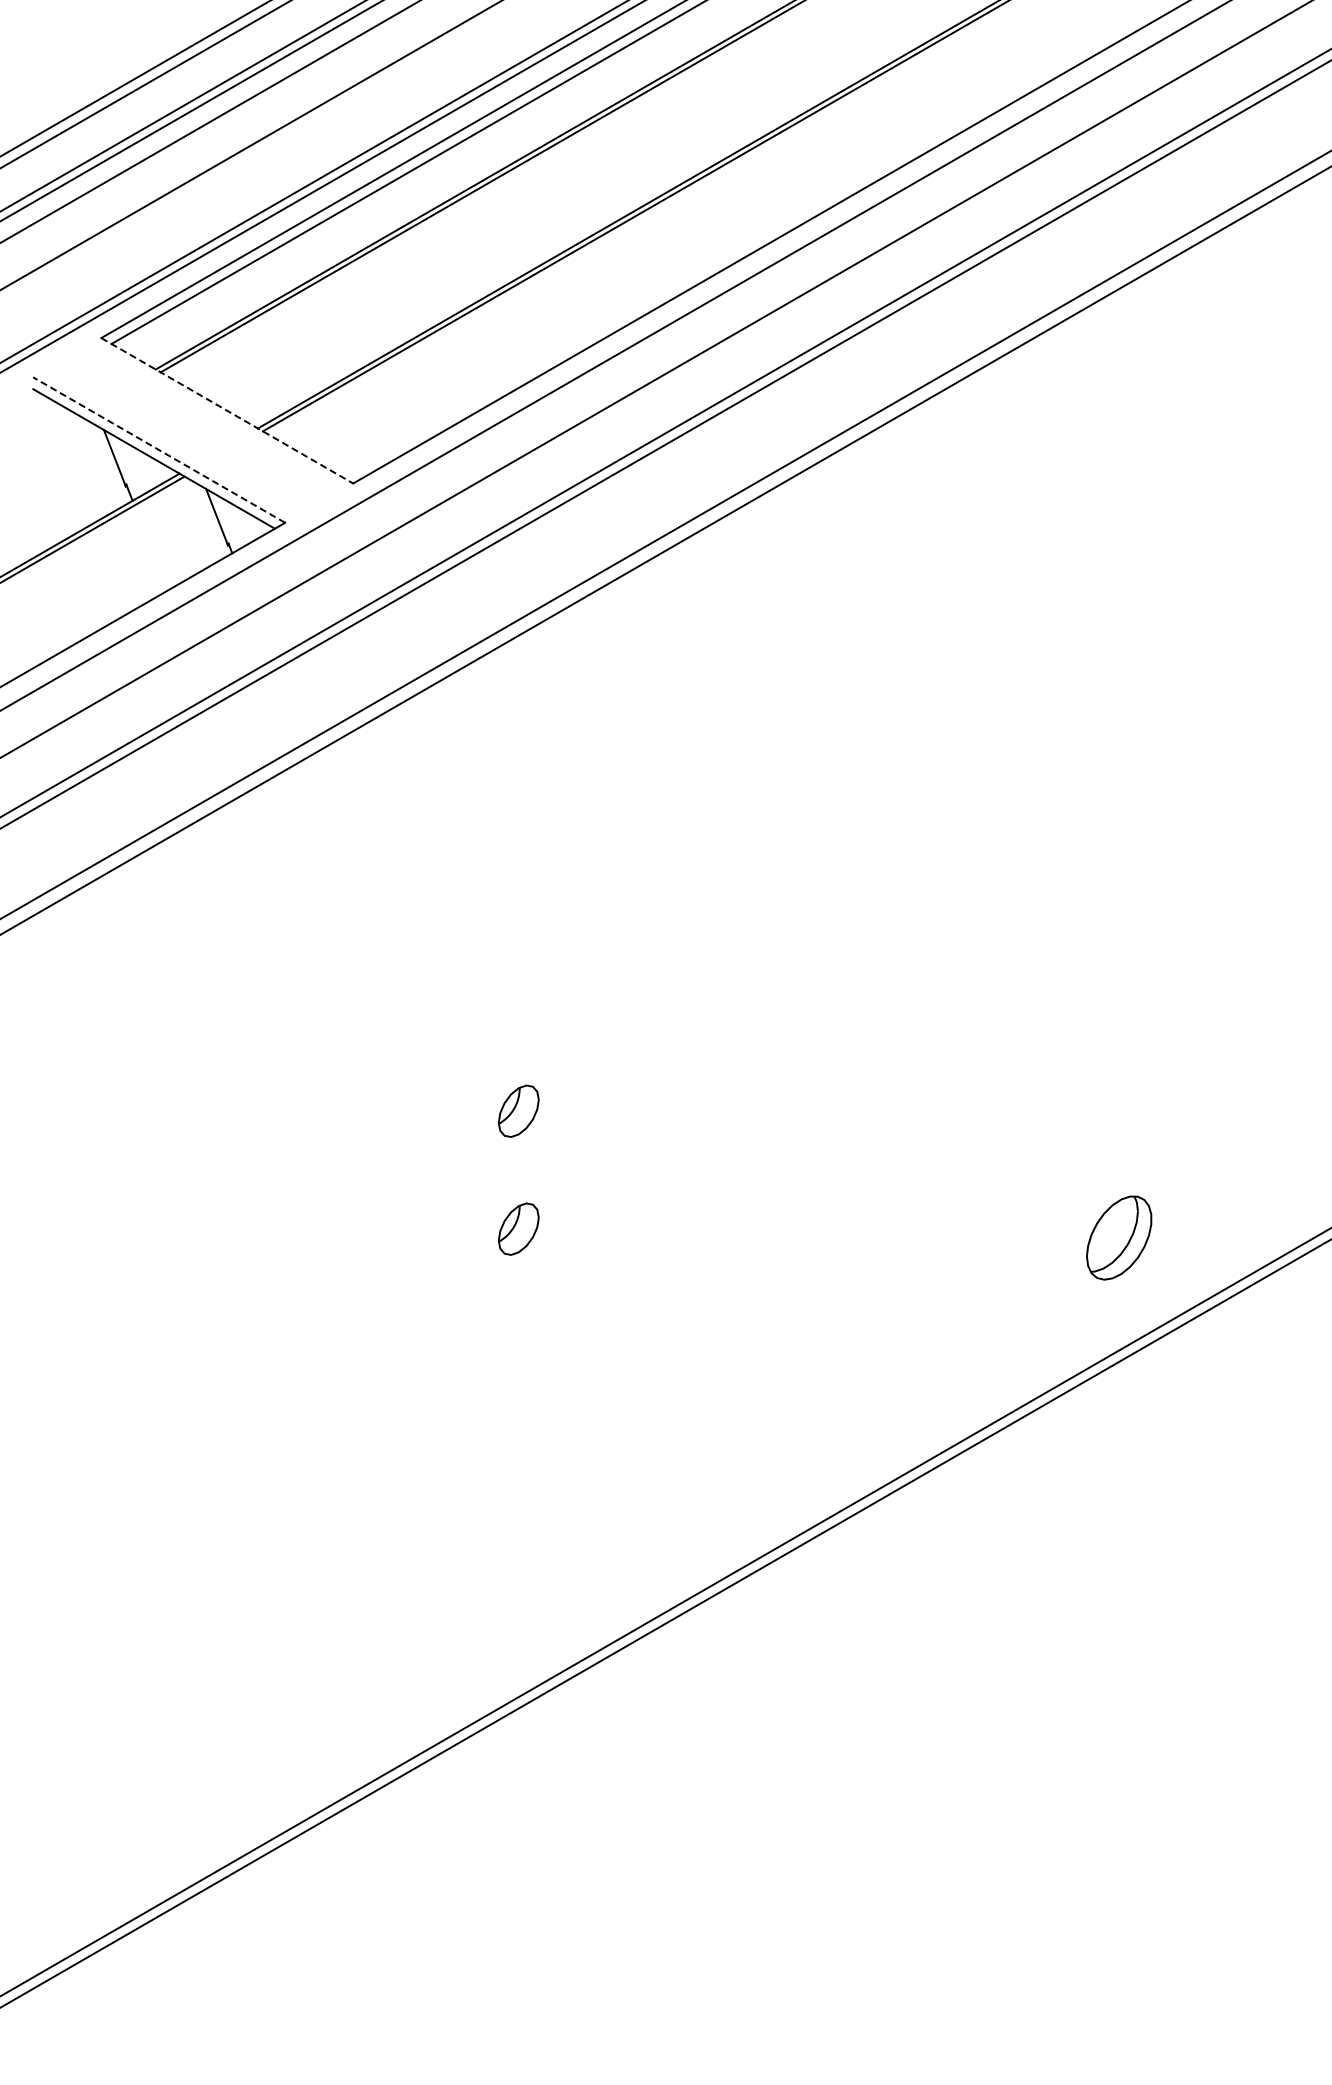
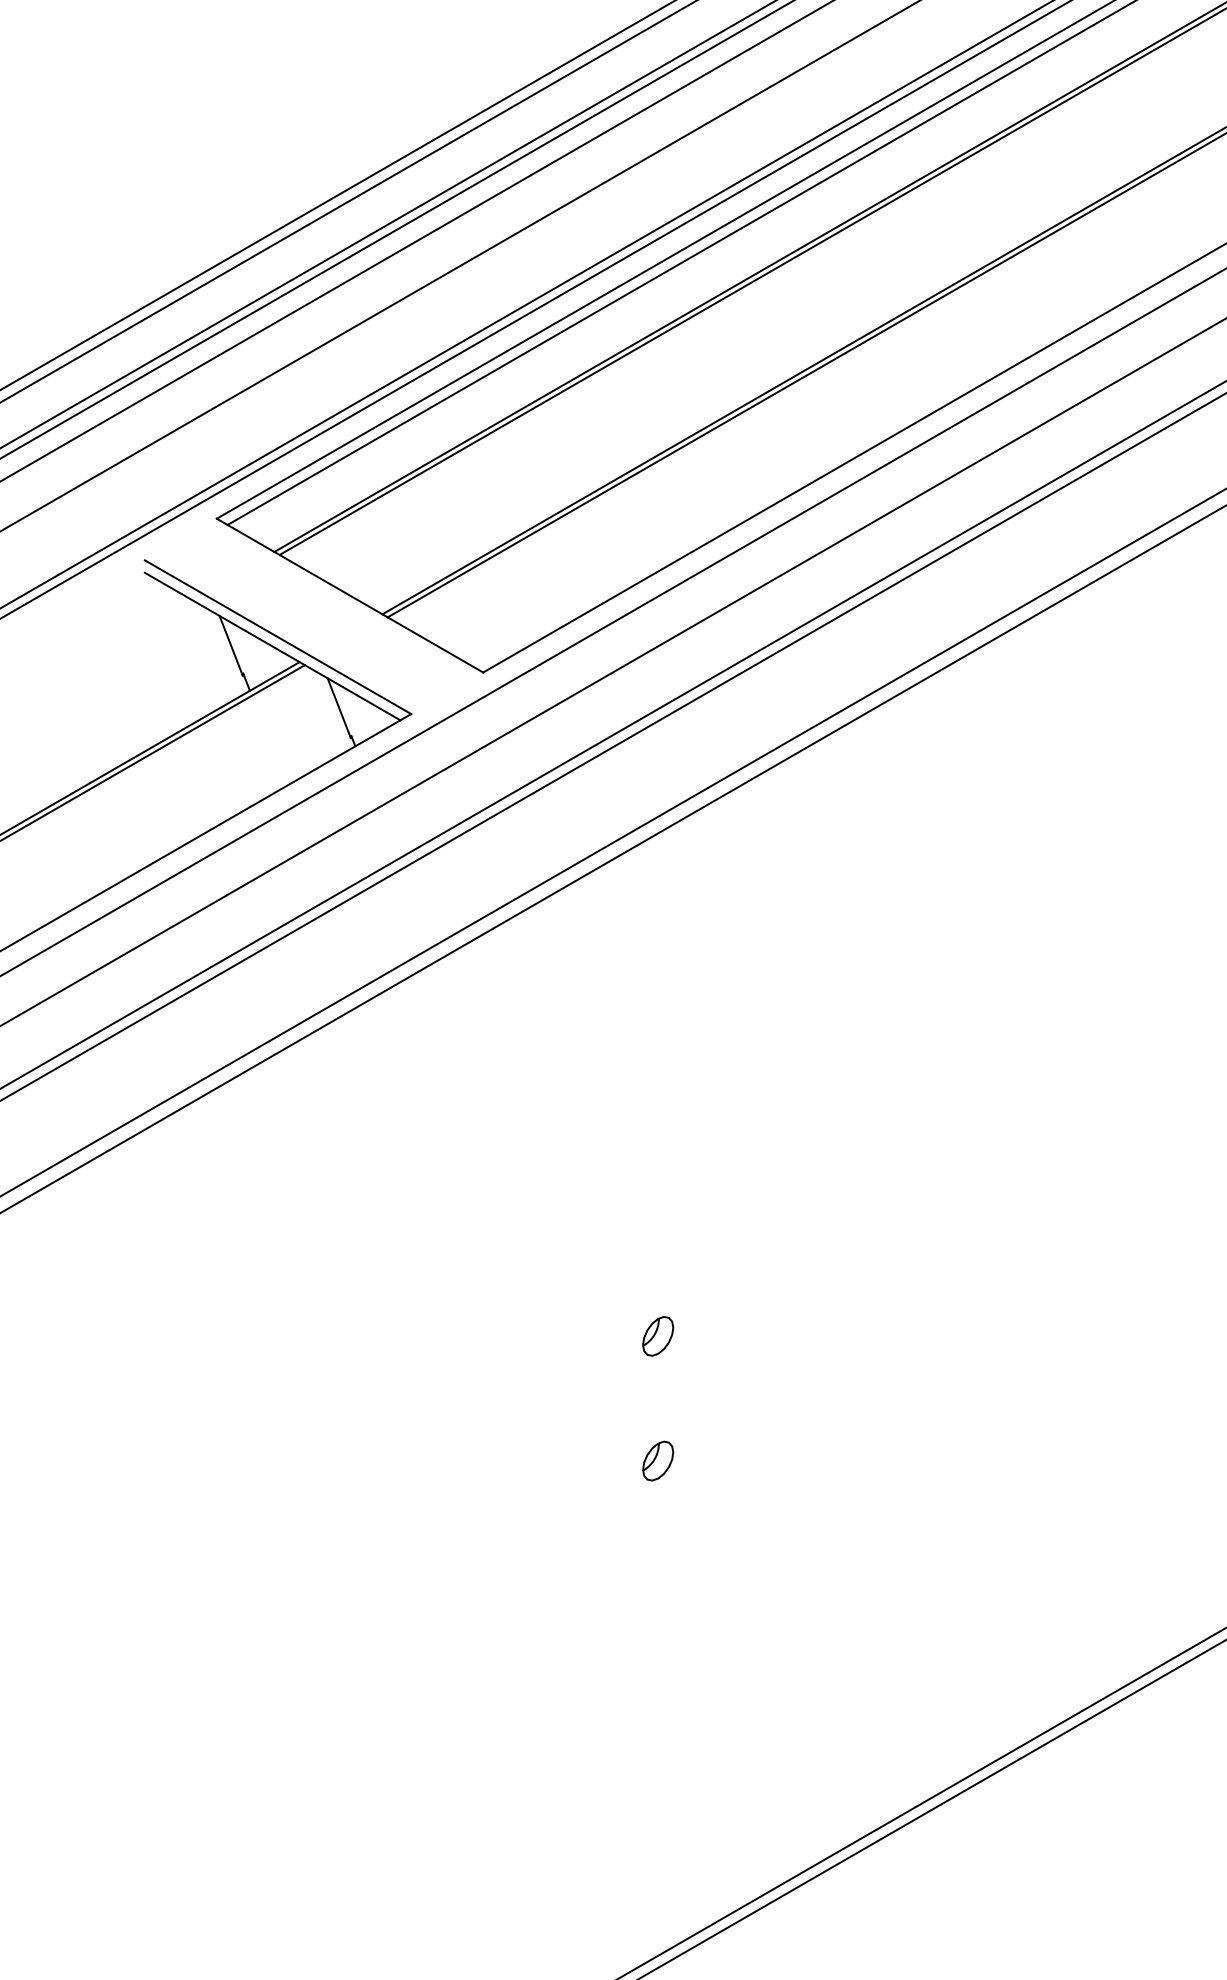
line: (227, 411) -> (350, 596), dashed -> solid
line: (158, 449) -> (277, 636), dashed -> solid
part: (518, 1111) -> (657, 1336), size x0.71
part: (518, 1229) -> (657, 1461), size x0.71

